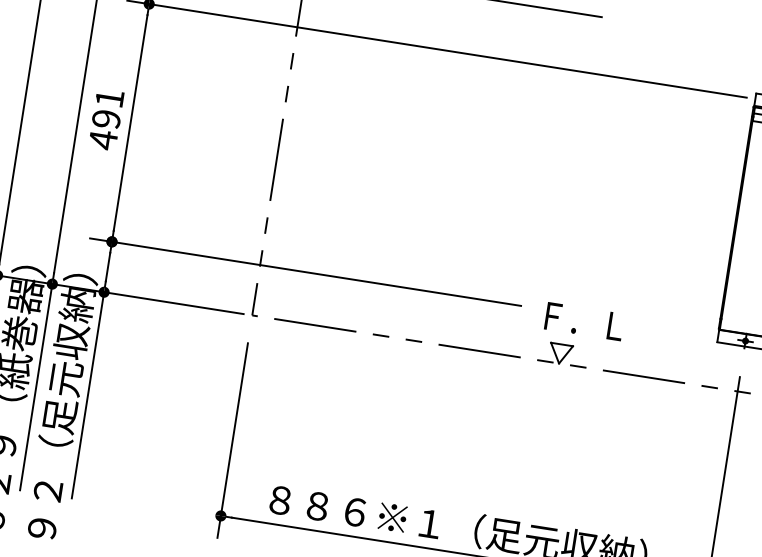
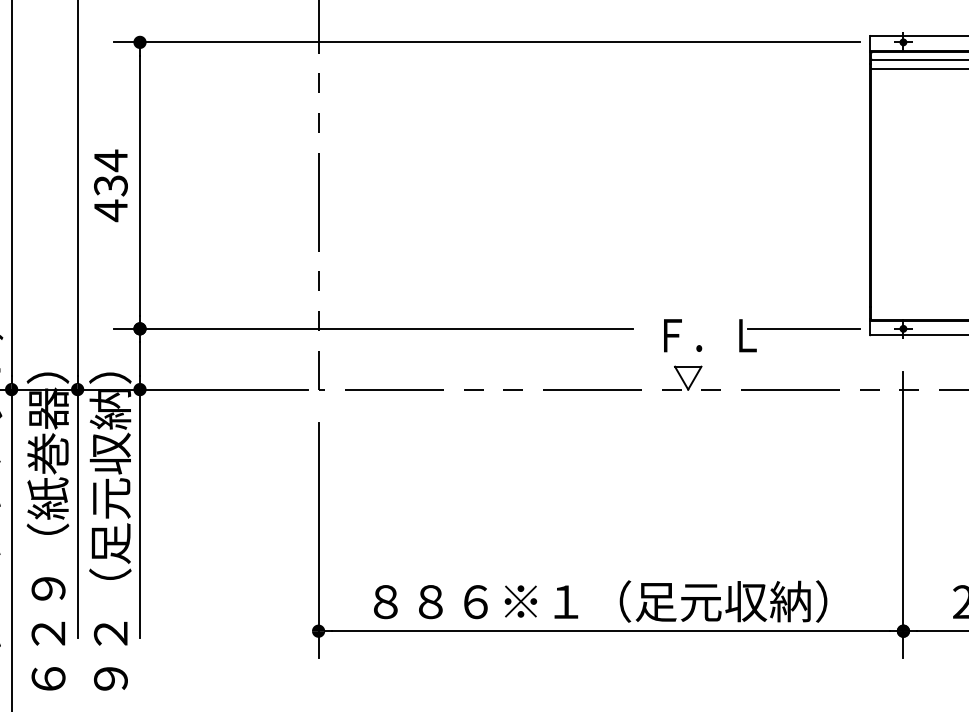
text: (107, 108) -> (110, 172), 491 -> 434
line: (662, 327) -> (803, 328), added

